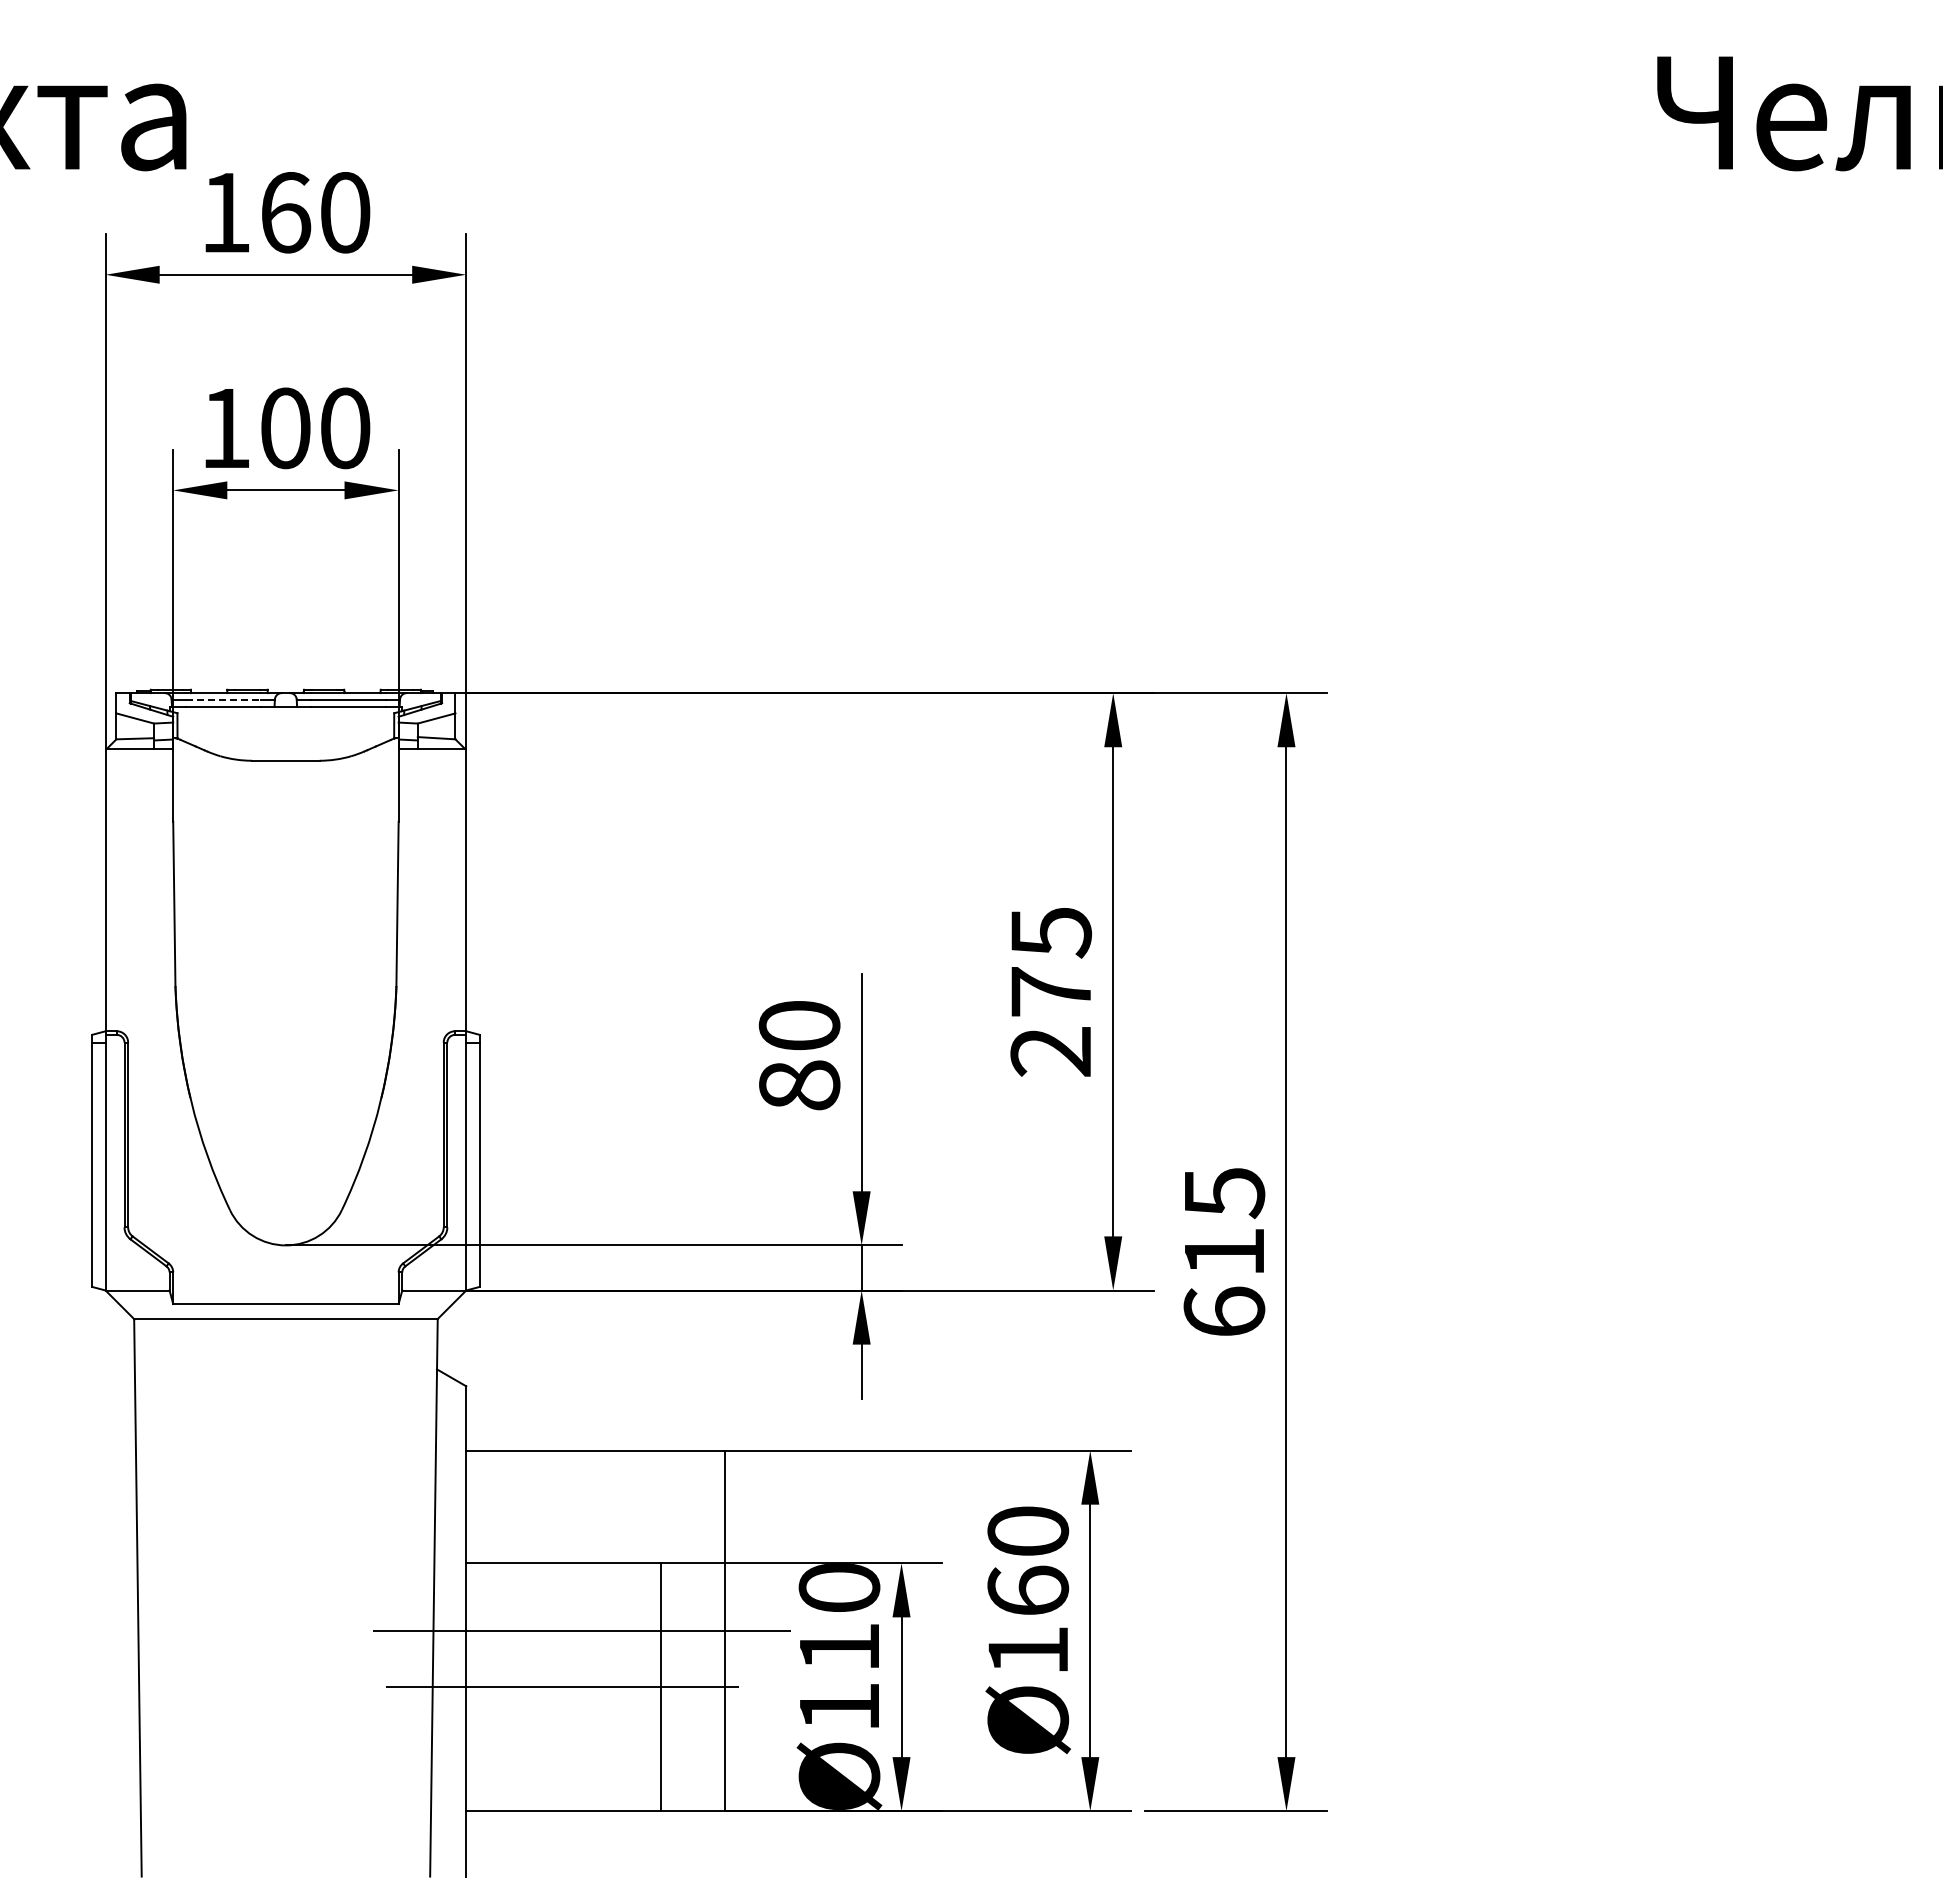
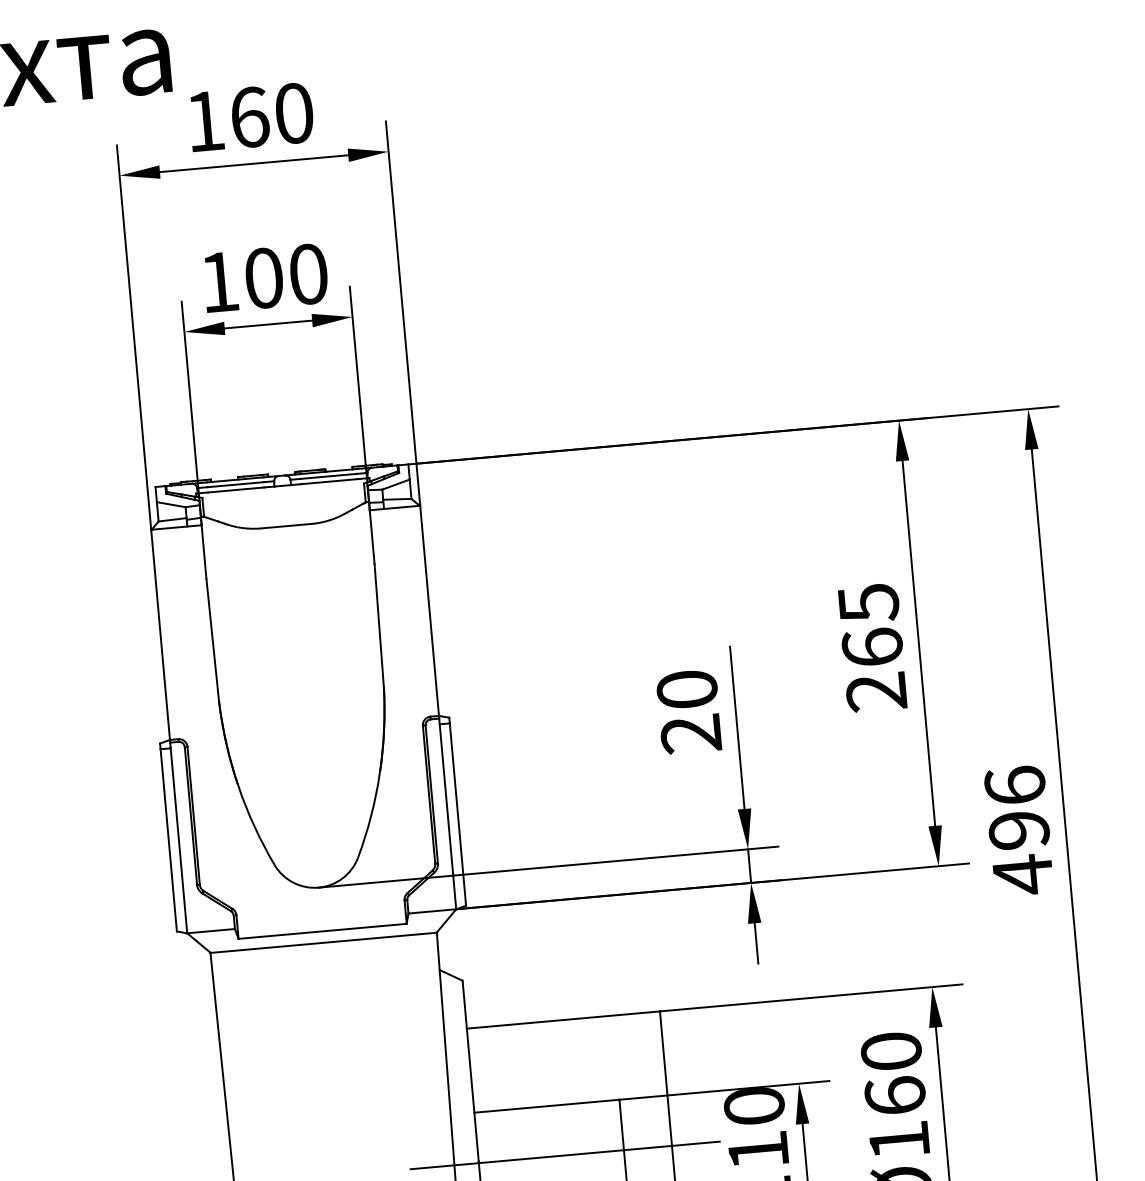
line: (223, 699) -> (235, 484), dashed -> solid
text: (1051, 991) -> (872, 647), 275 -> 265
text: (799, 1085) -> (691, 734), 80 -> 20
text: (1224, 1253) -> (1019, 831), 615 -> 496

